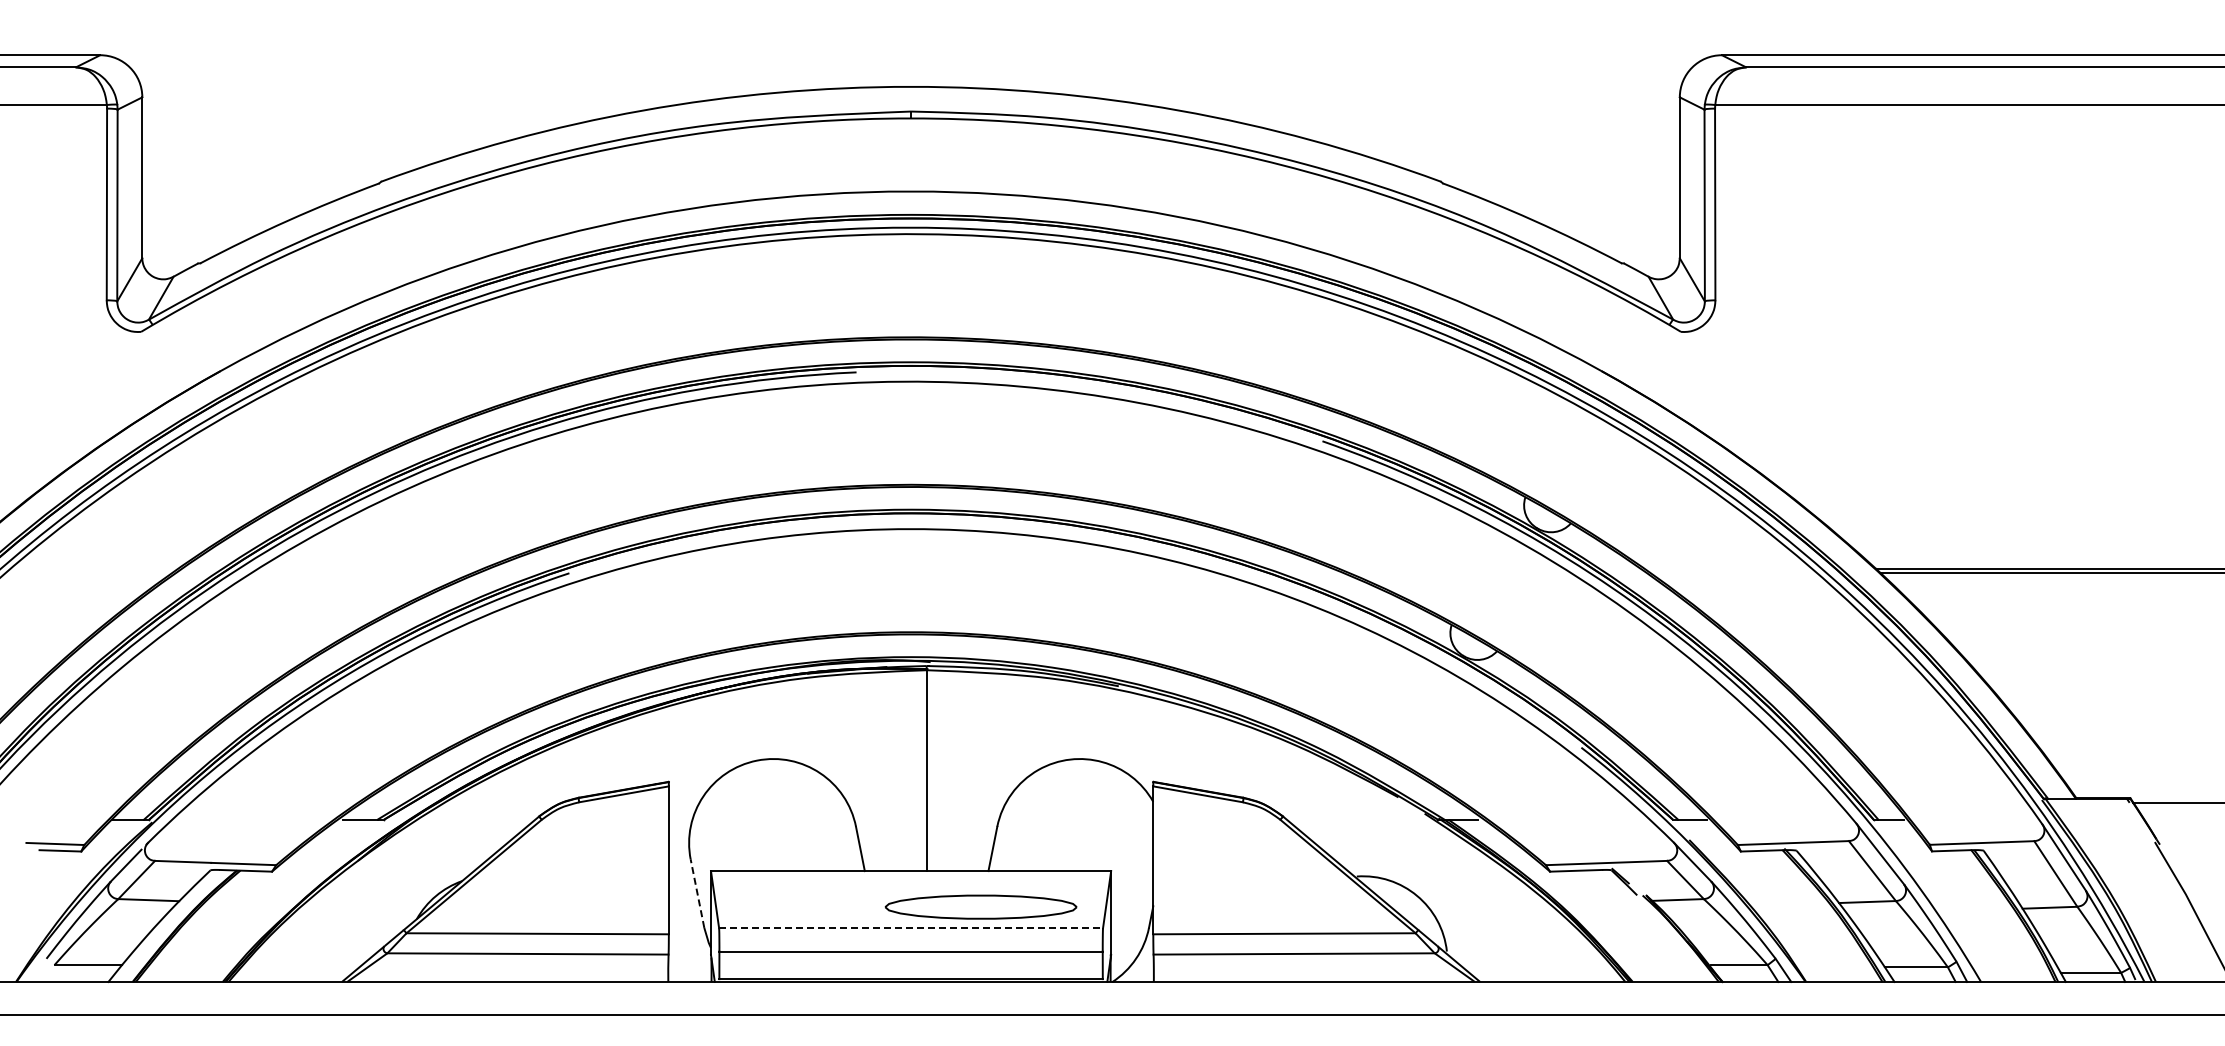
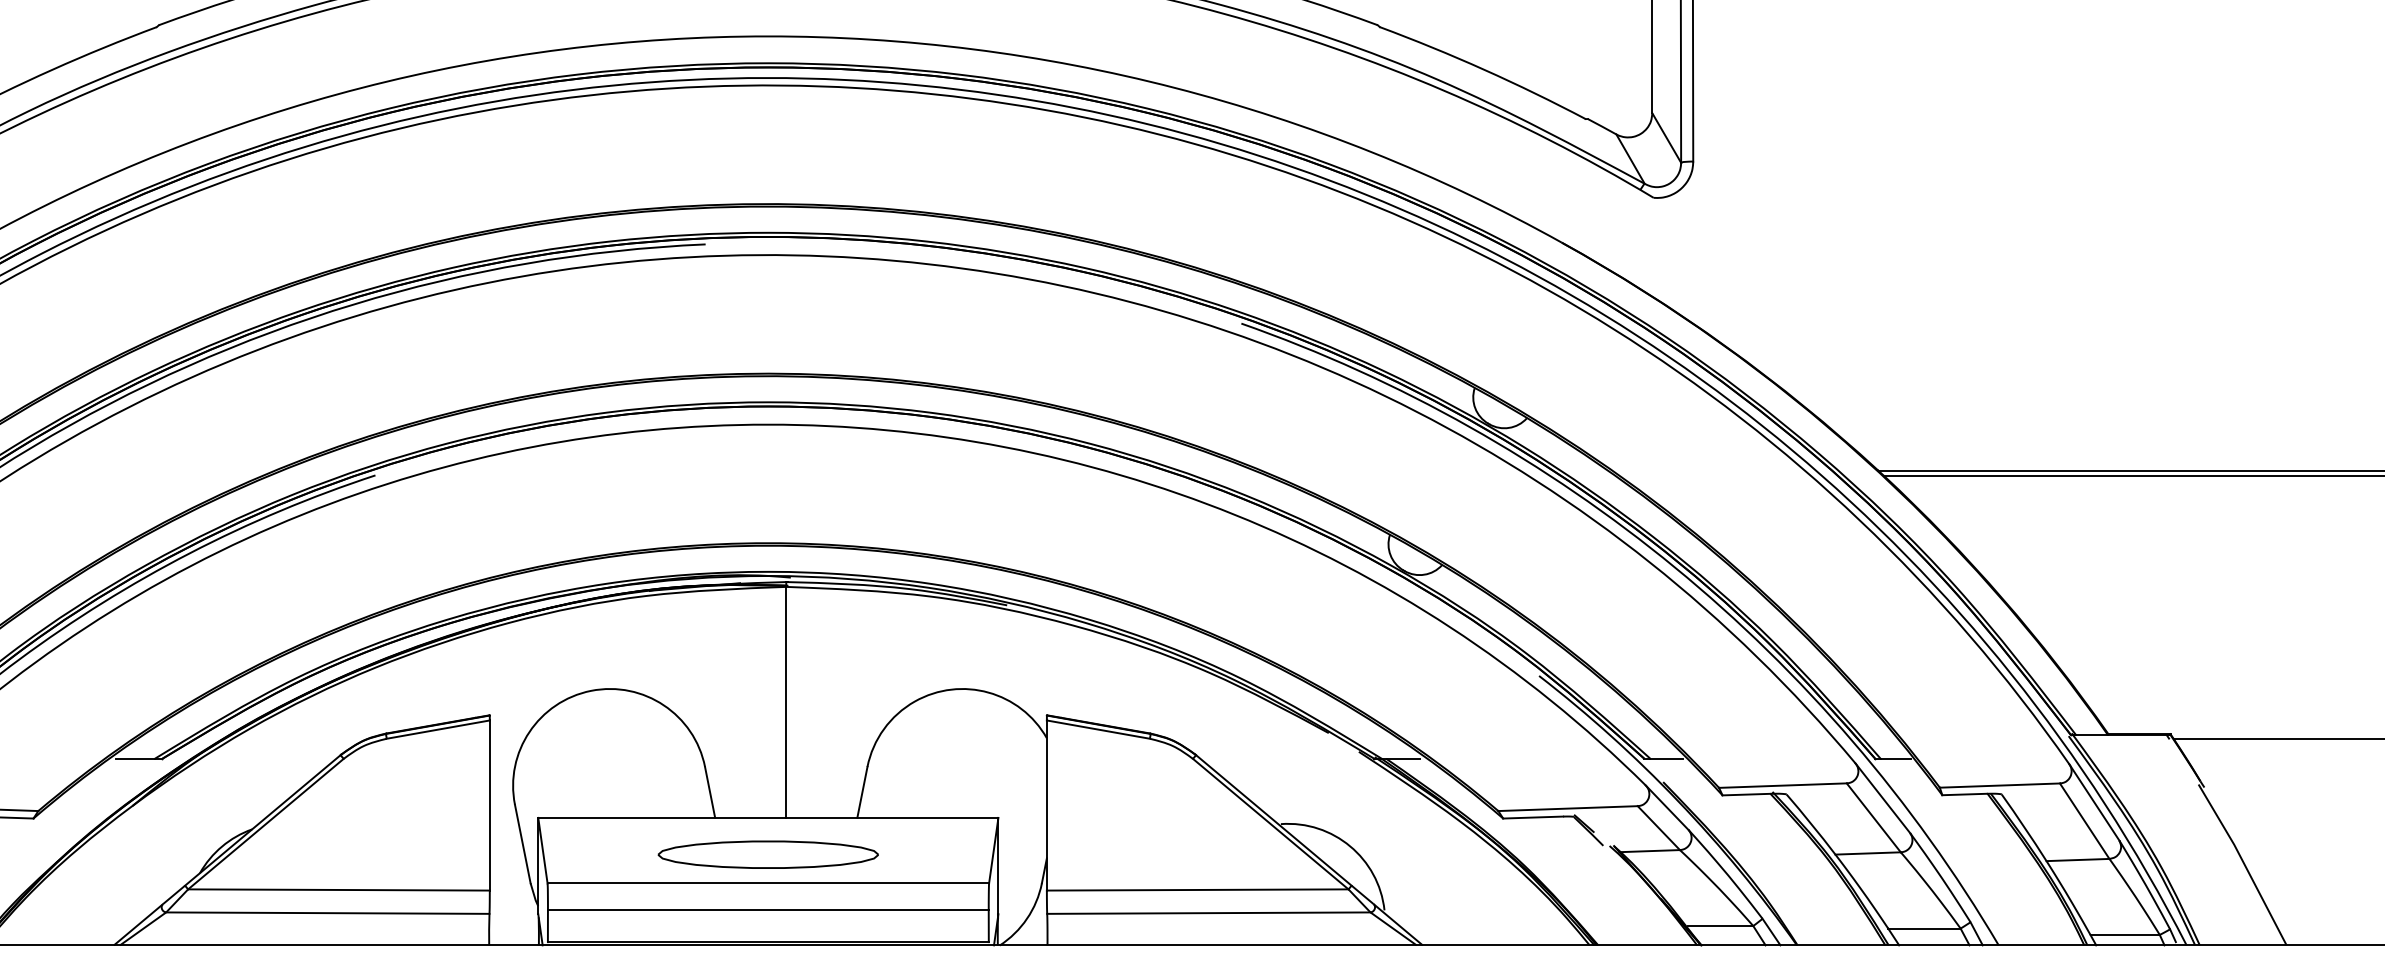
line: (697, 893) -> (522, 843), dashed -> solid
part: (980, 906) -> (767, 853), moved
line: (911, 928) -> (768, 883), dashed -> solid

